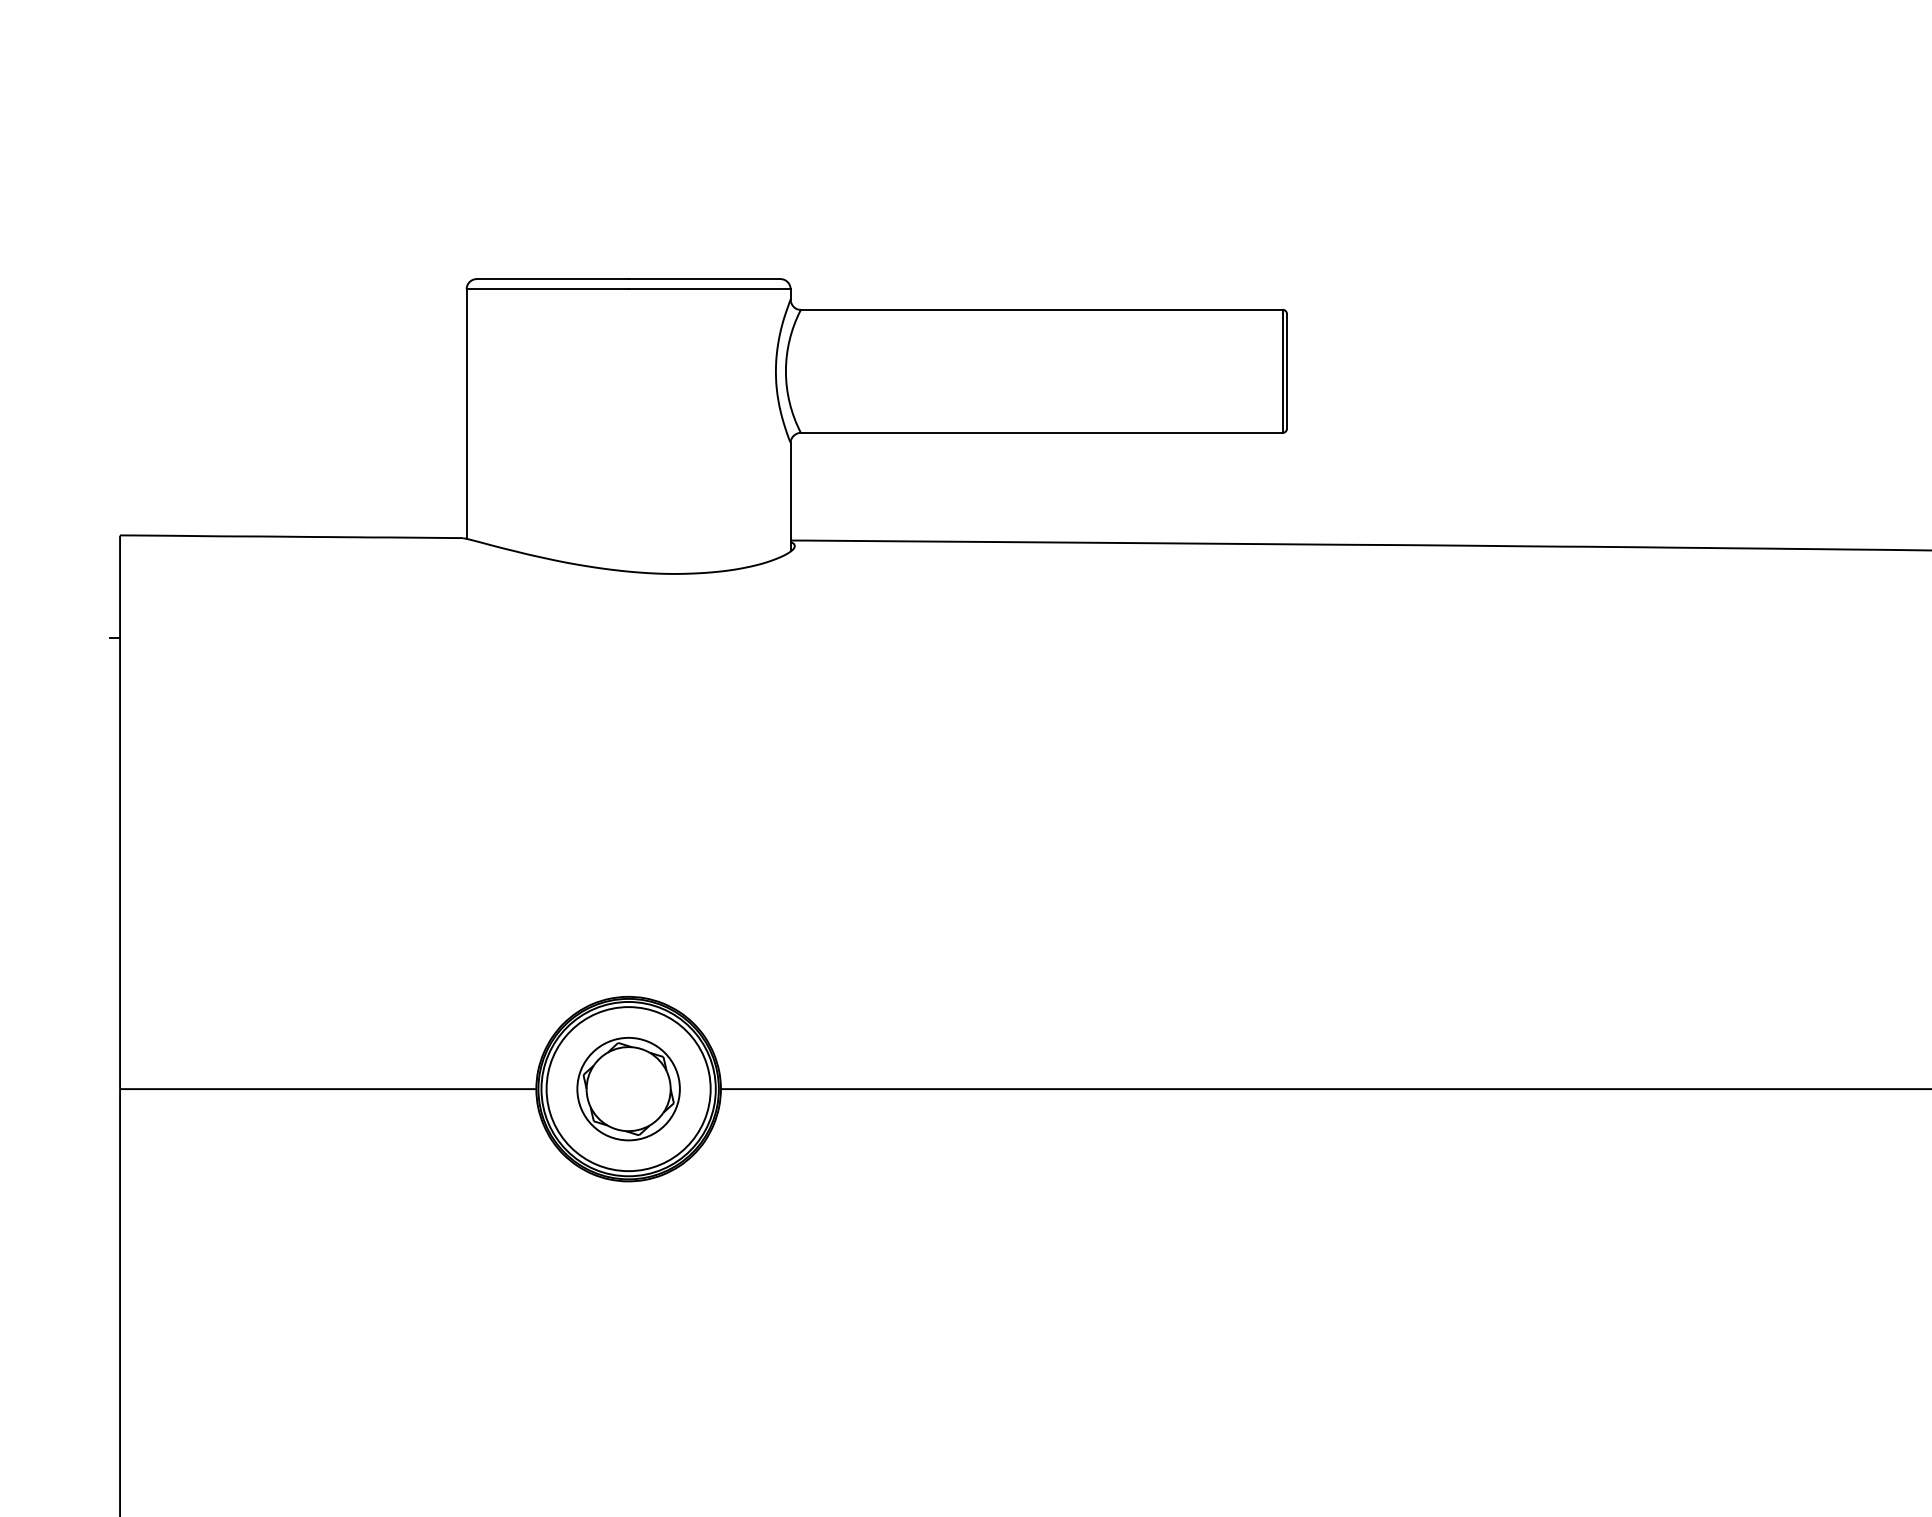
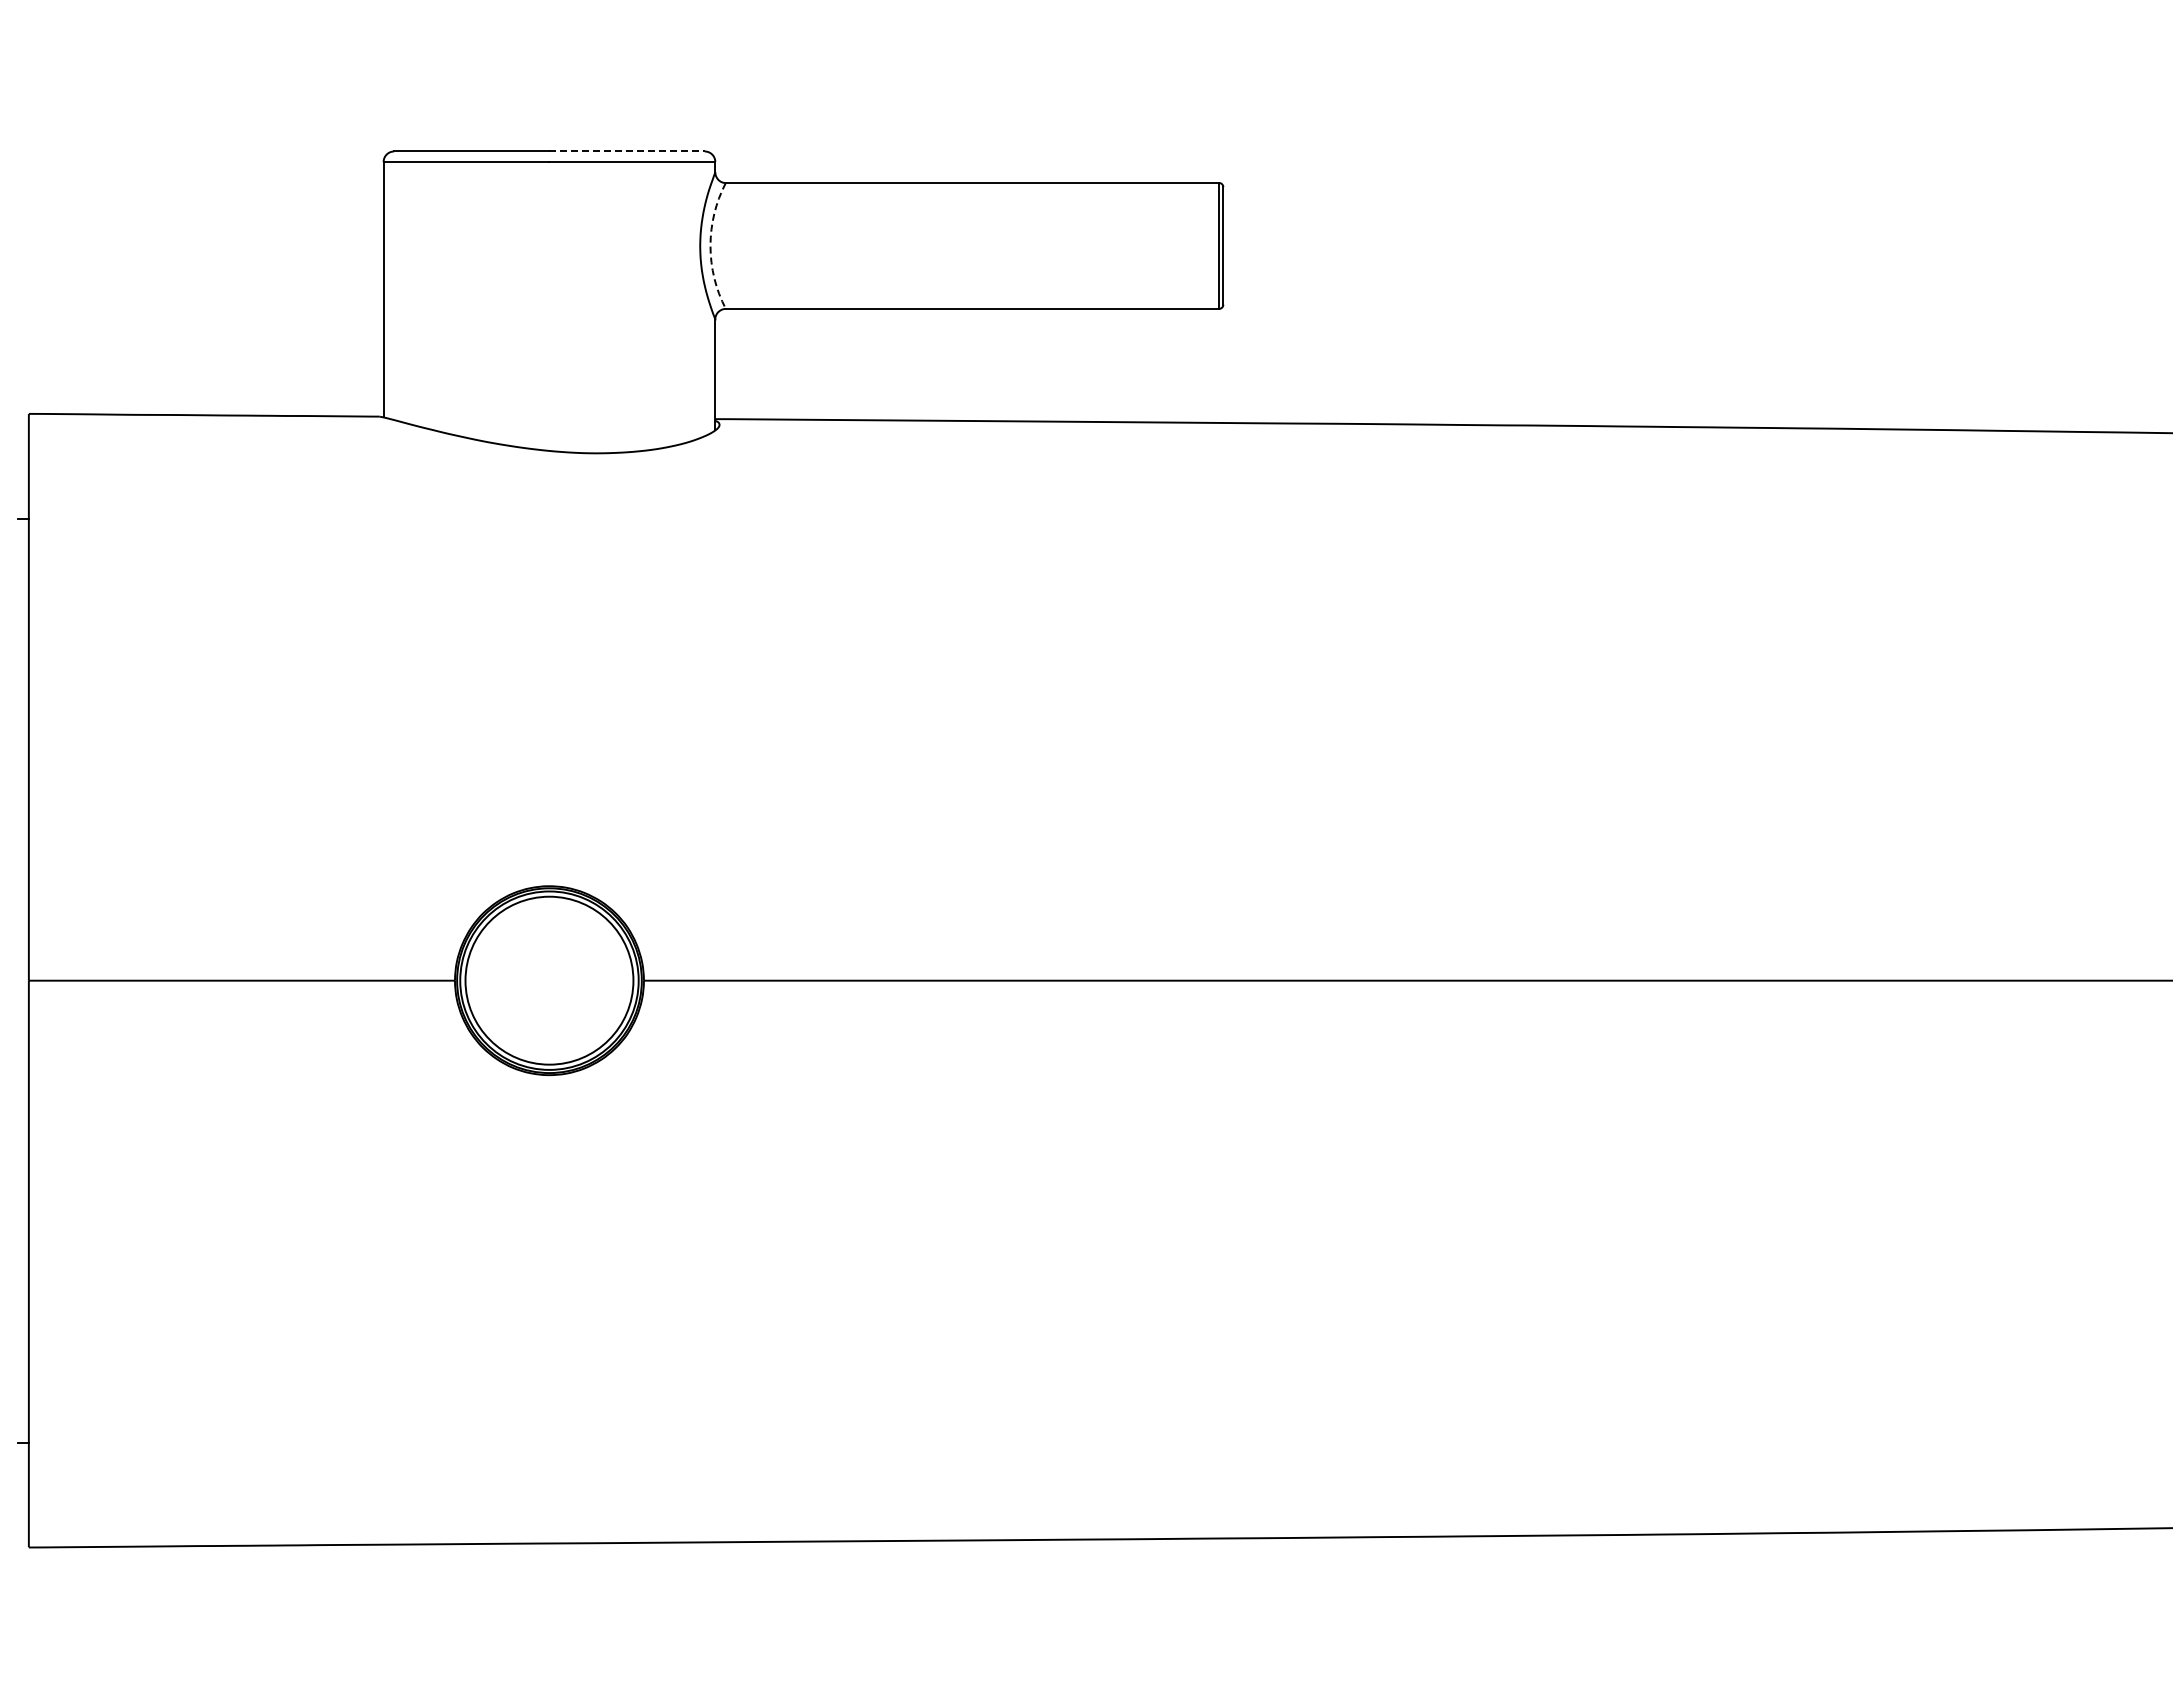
line: (704, 279) -> (627, 151), solid -> dashed
arc: (785, 371) -> (710, 246), solid -> dashed
part: (628, 1088) -> (549, 980), removed

